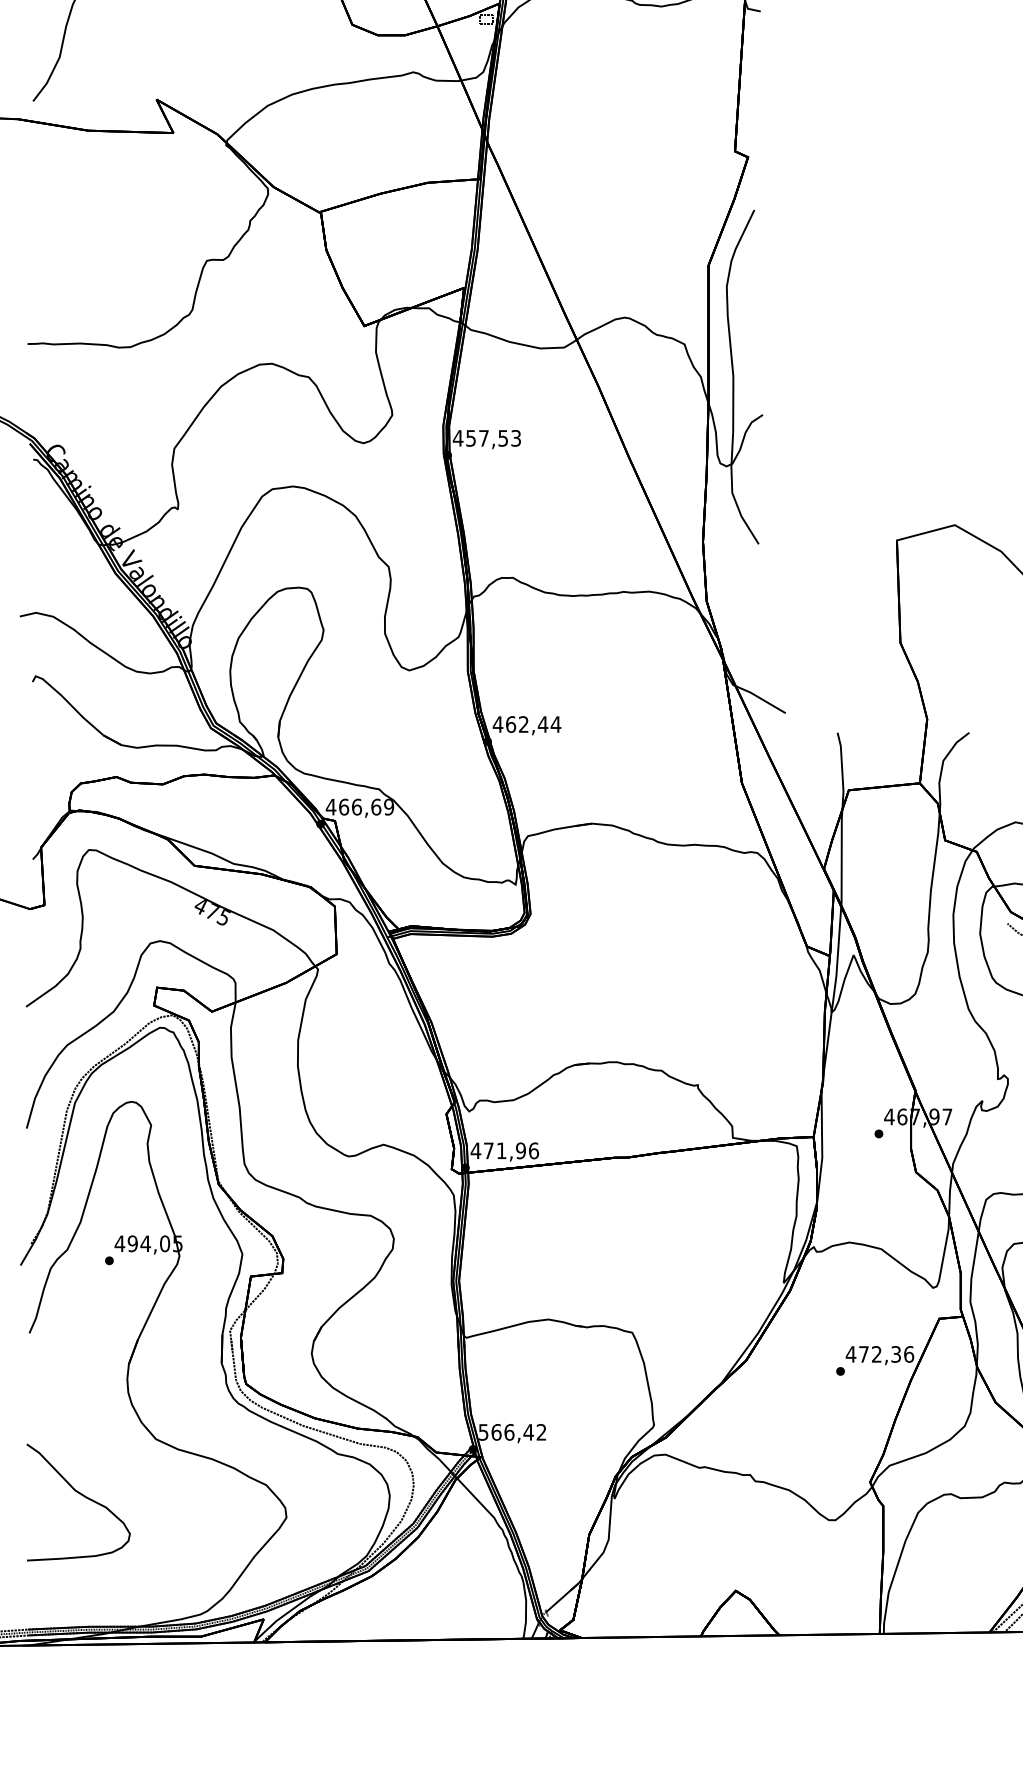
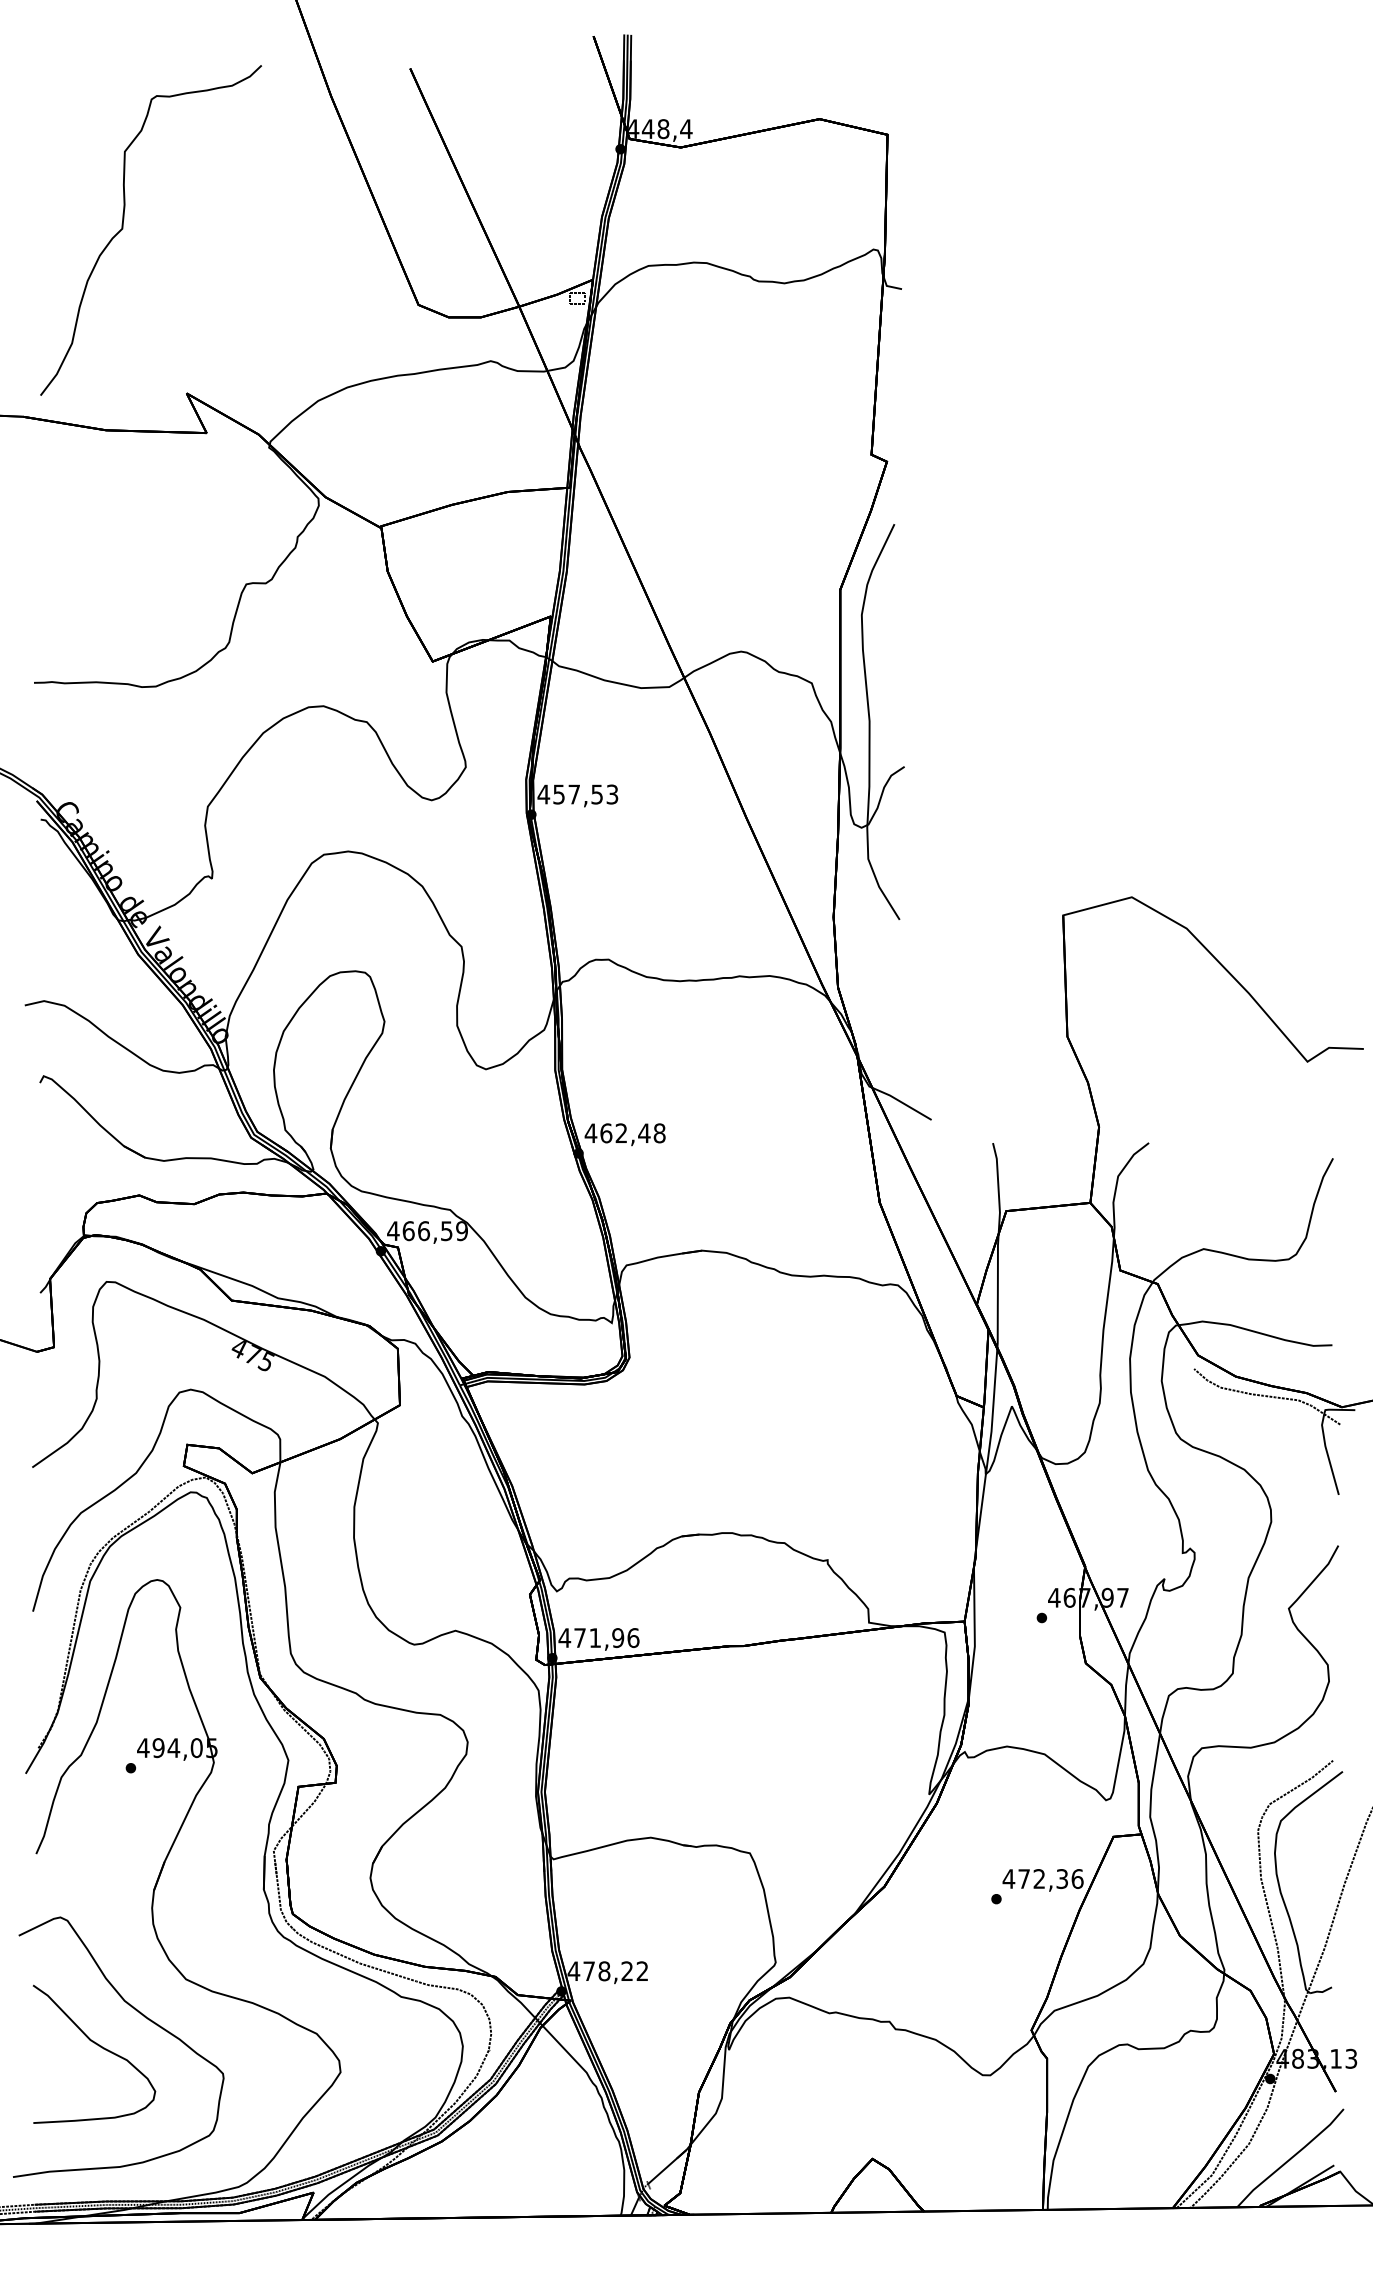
text: (555, 724) -> (659, 1133), 462,44 -> 462,48
text: (375, 807) -> (446, 1231), 466,69 -> 466,59
text: (506, 1432) -> (600, 1971), 566,42 -> 478,22
part: (117, 1468) -> (140, 2014), added

